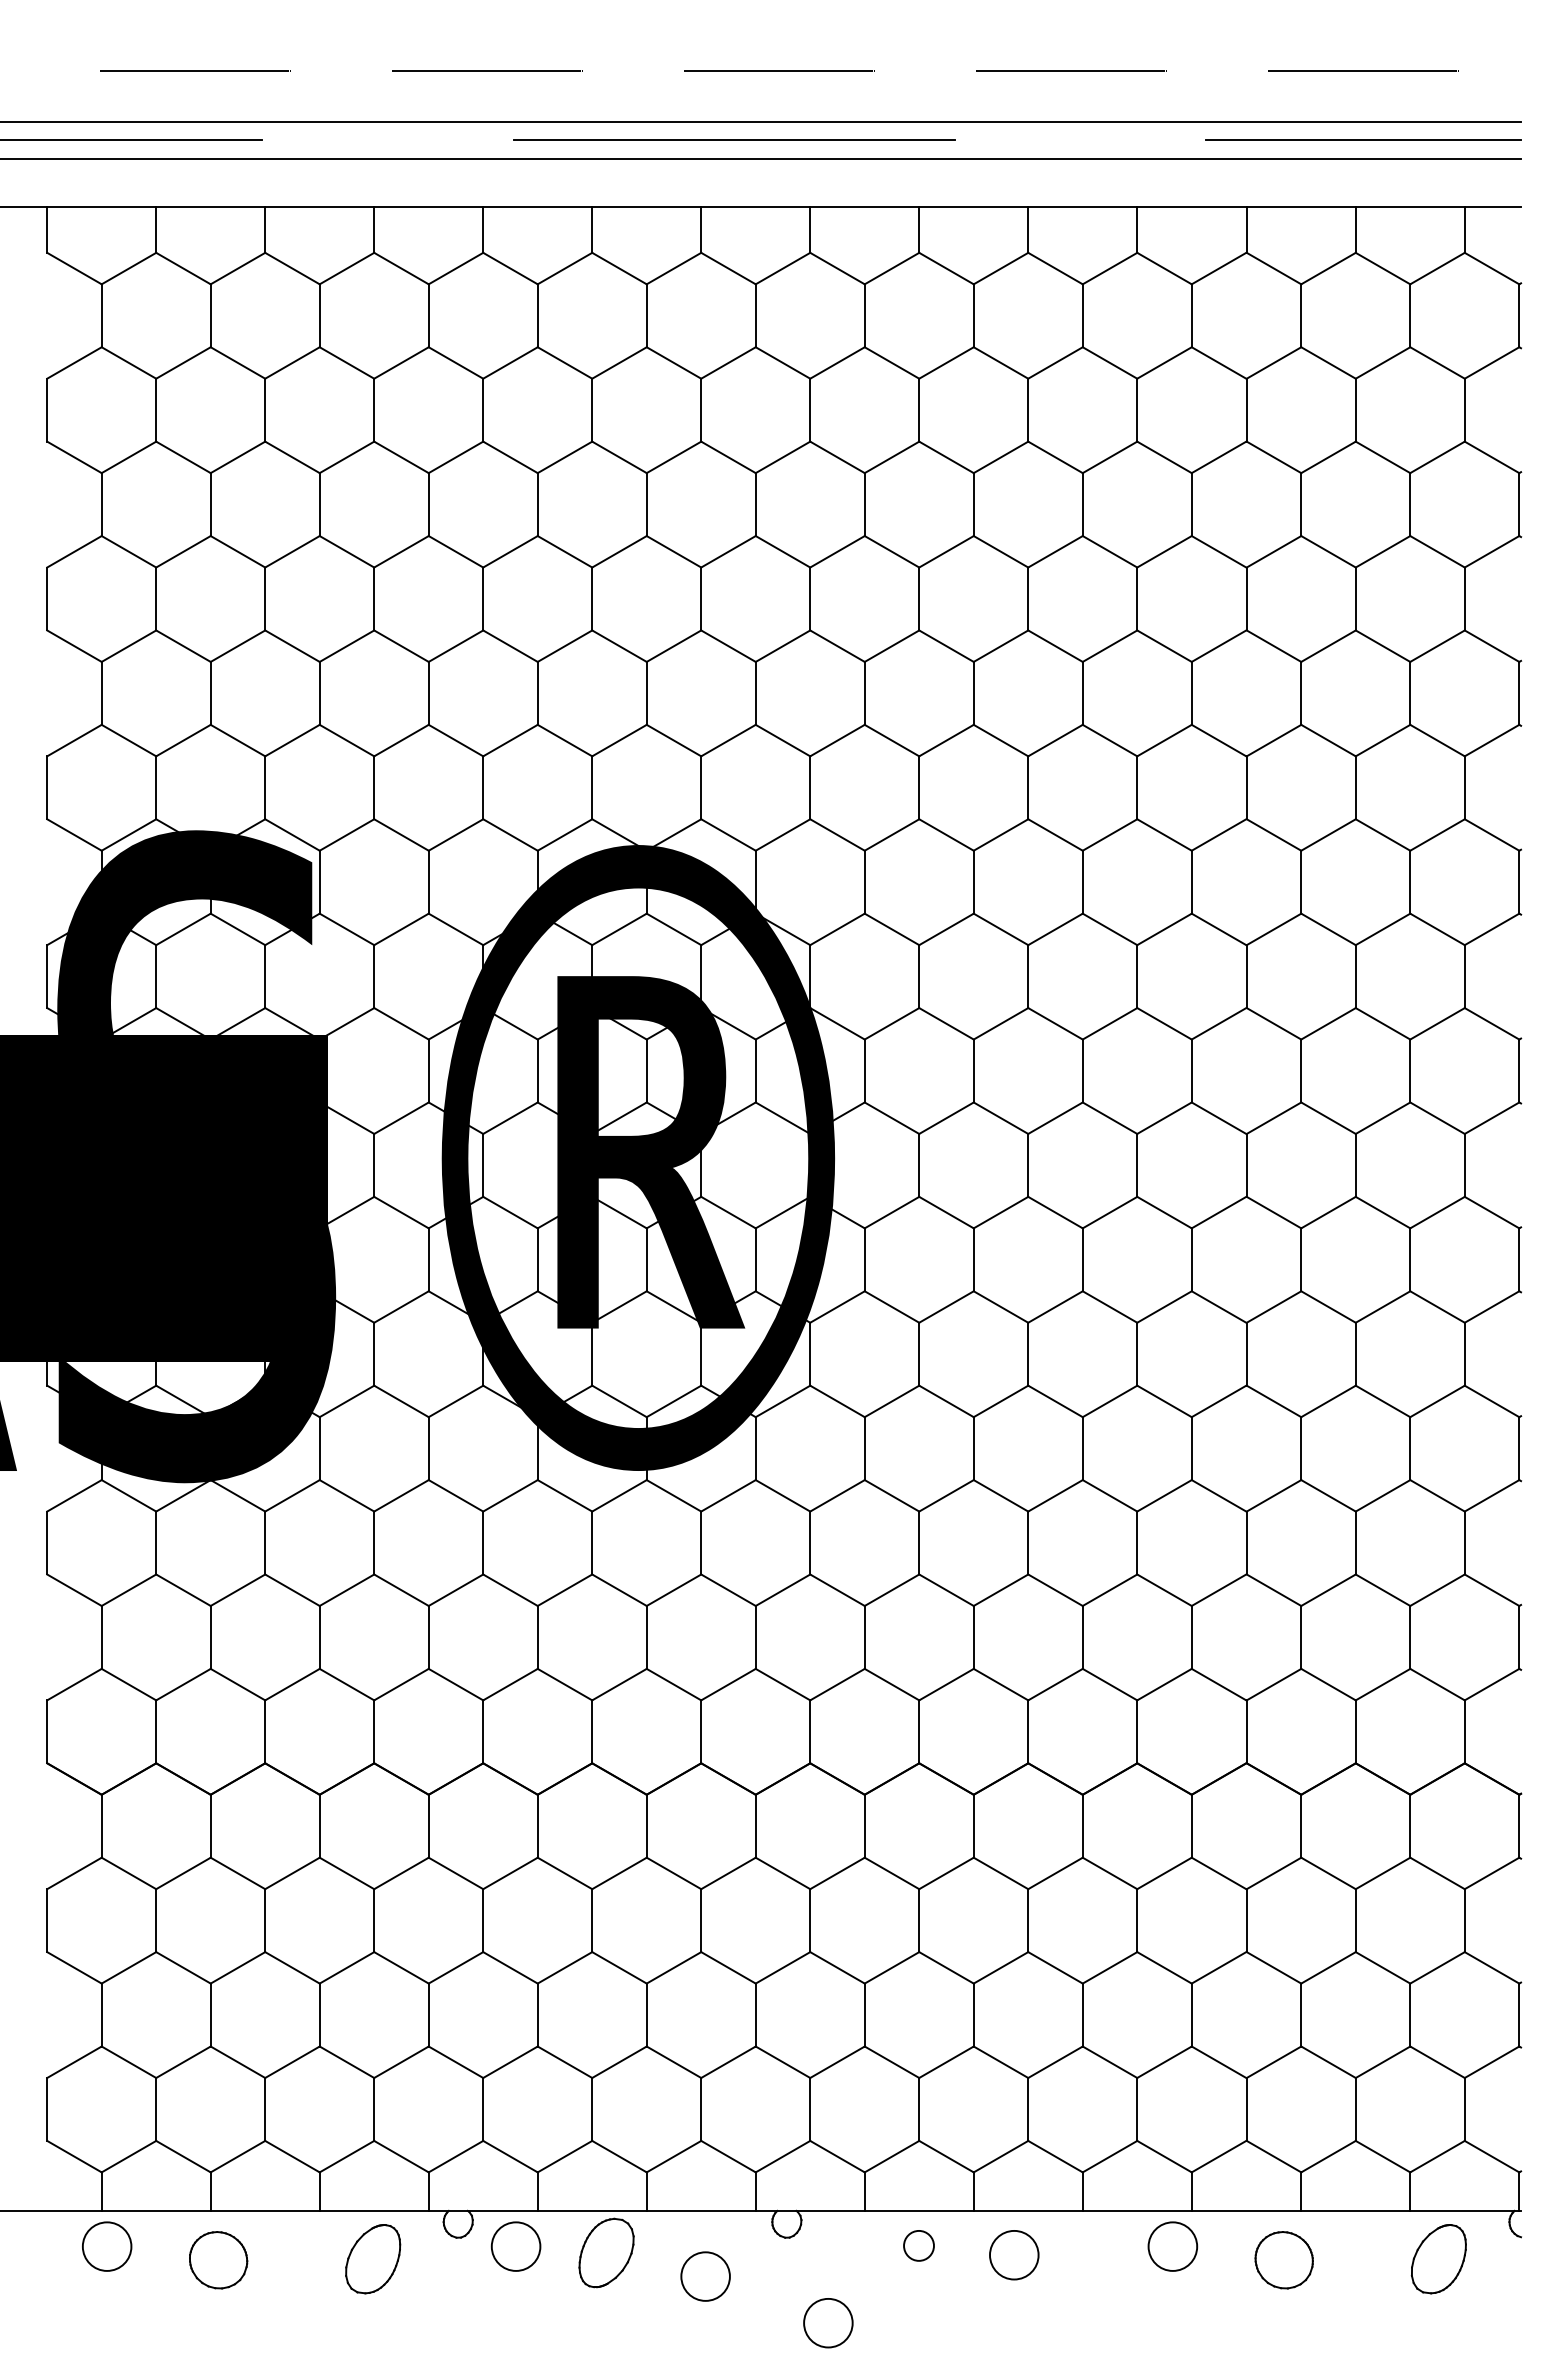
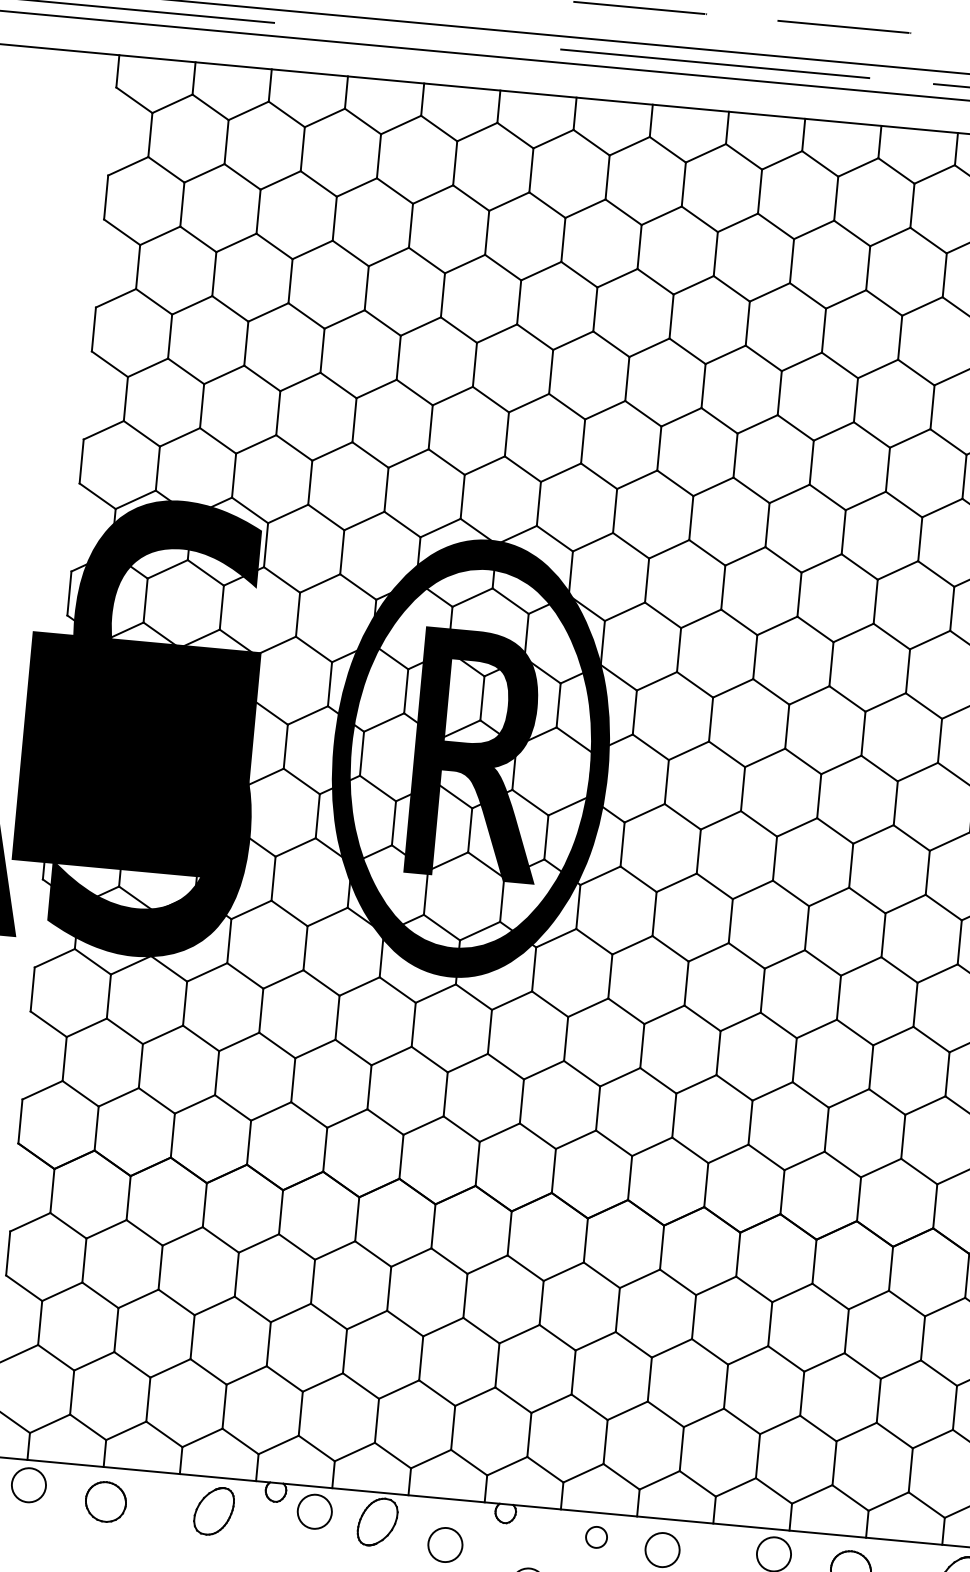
line: (734, 139) -> (715, 63), moved

